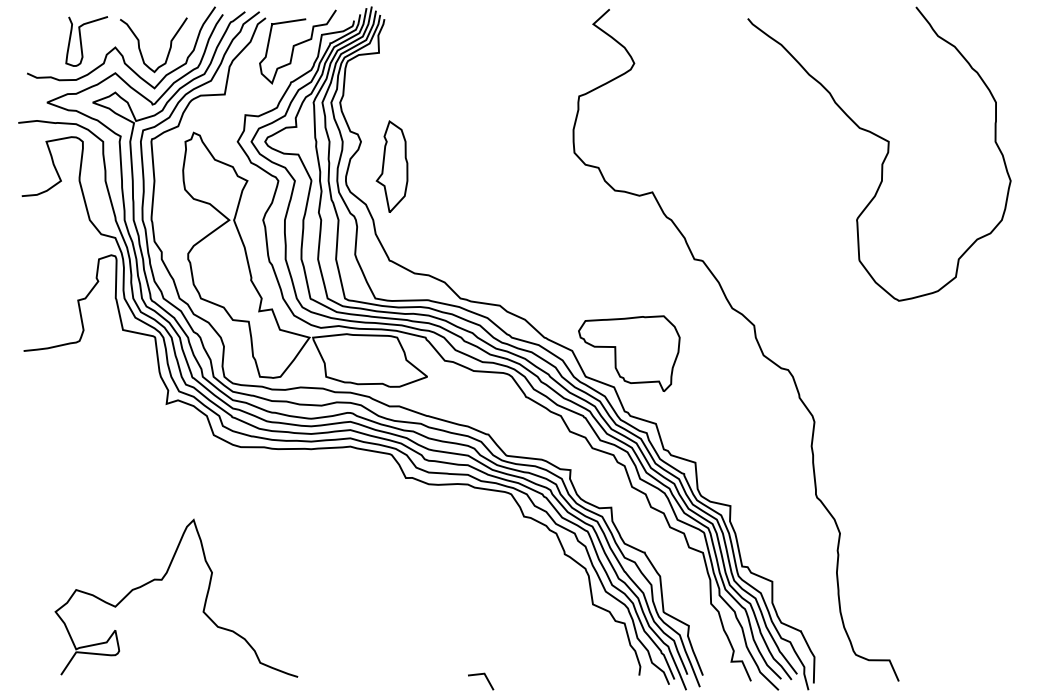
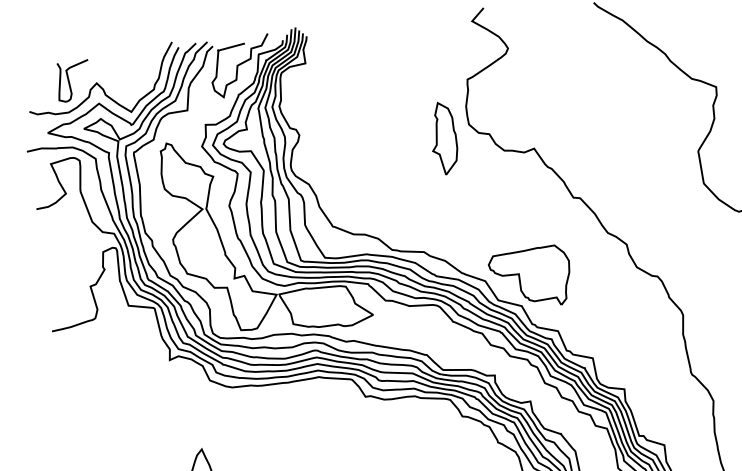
curve: (140, 48) -> (116, 81), removed
part: (391, 166) -> (443, 138), moved

